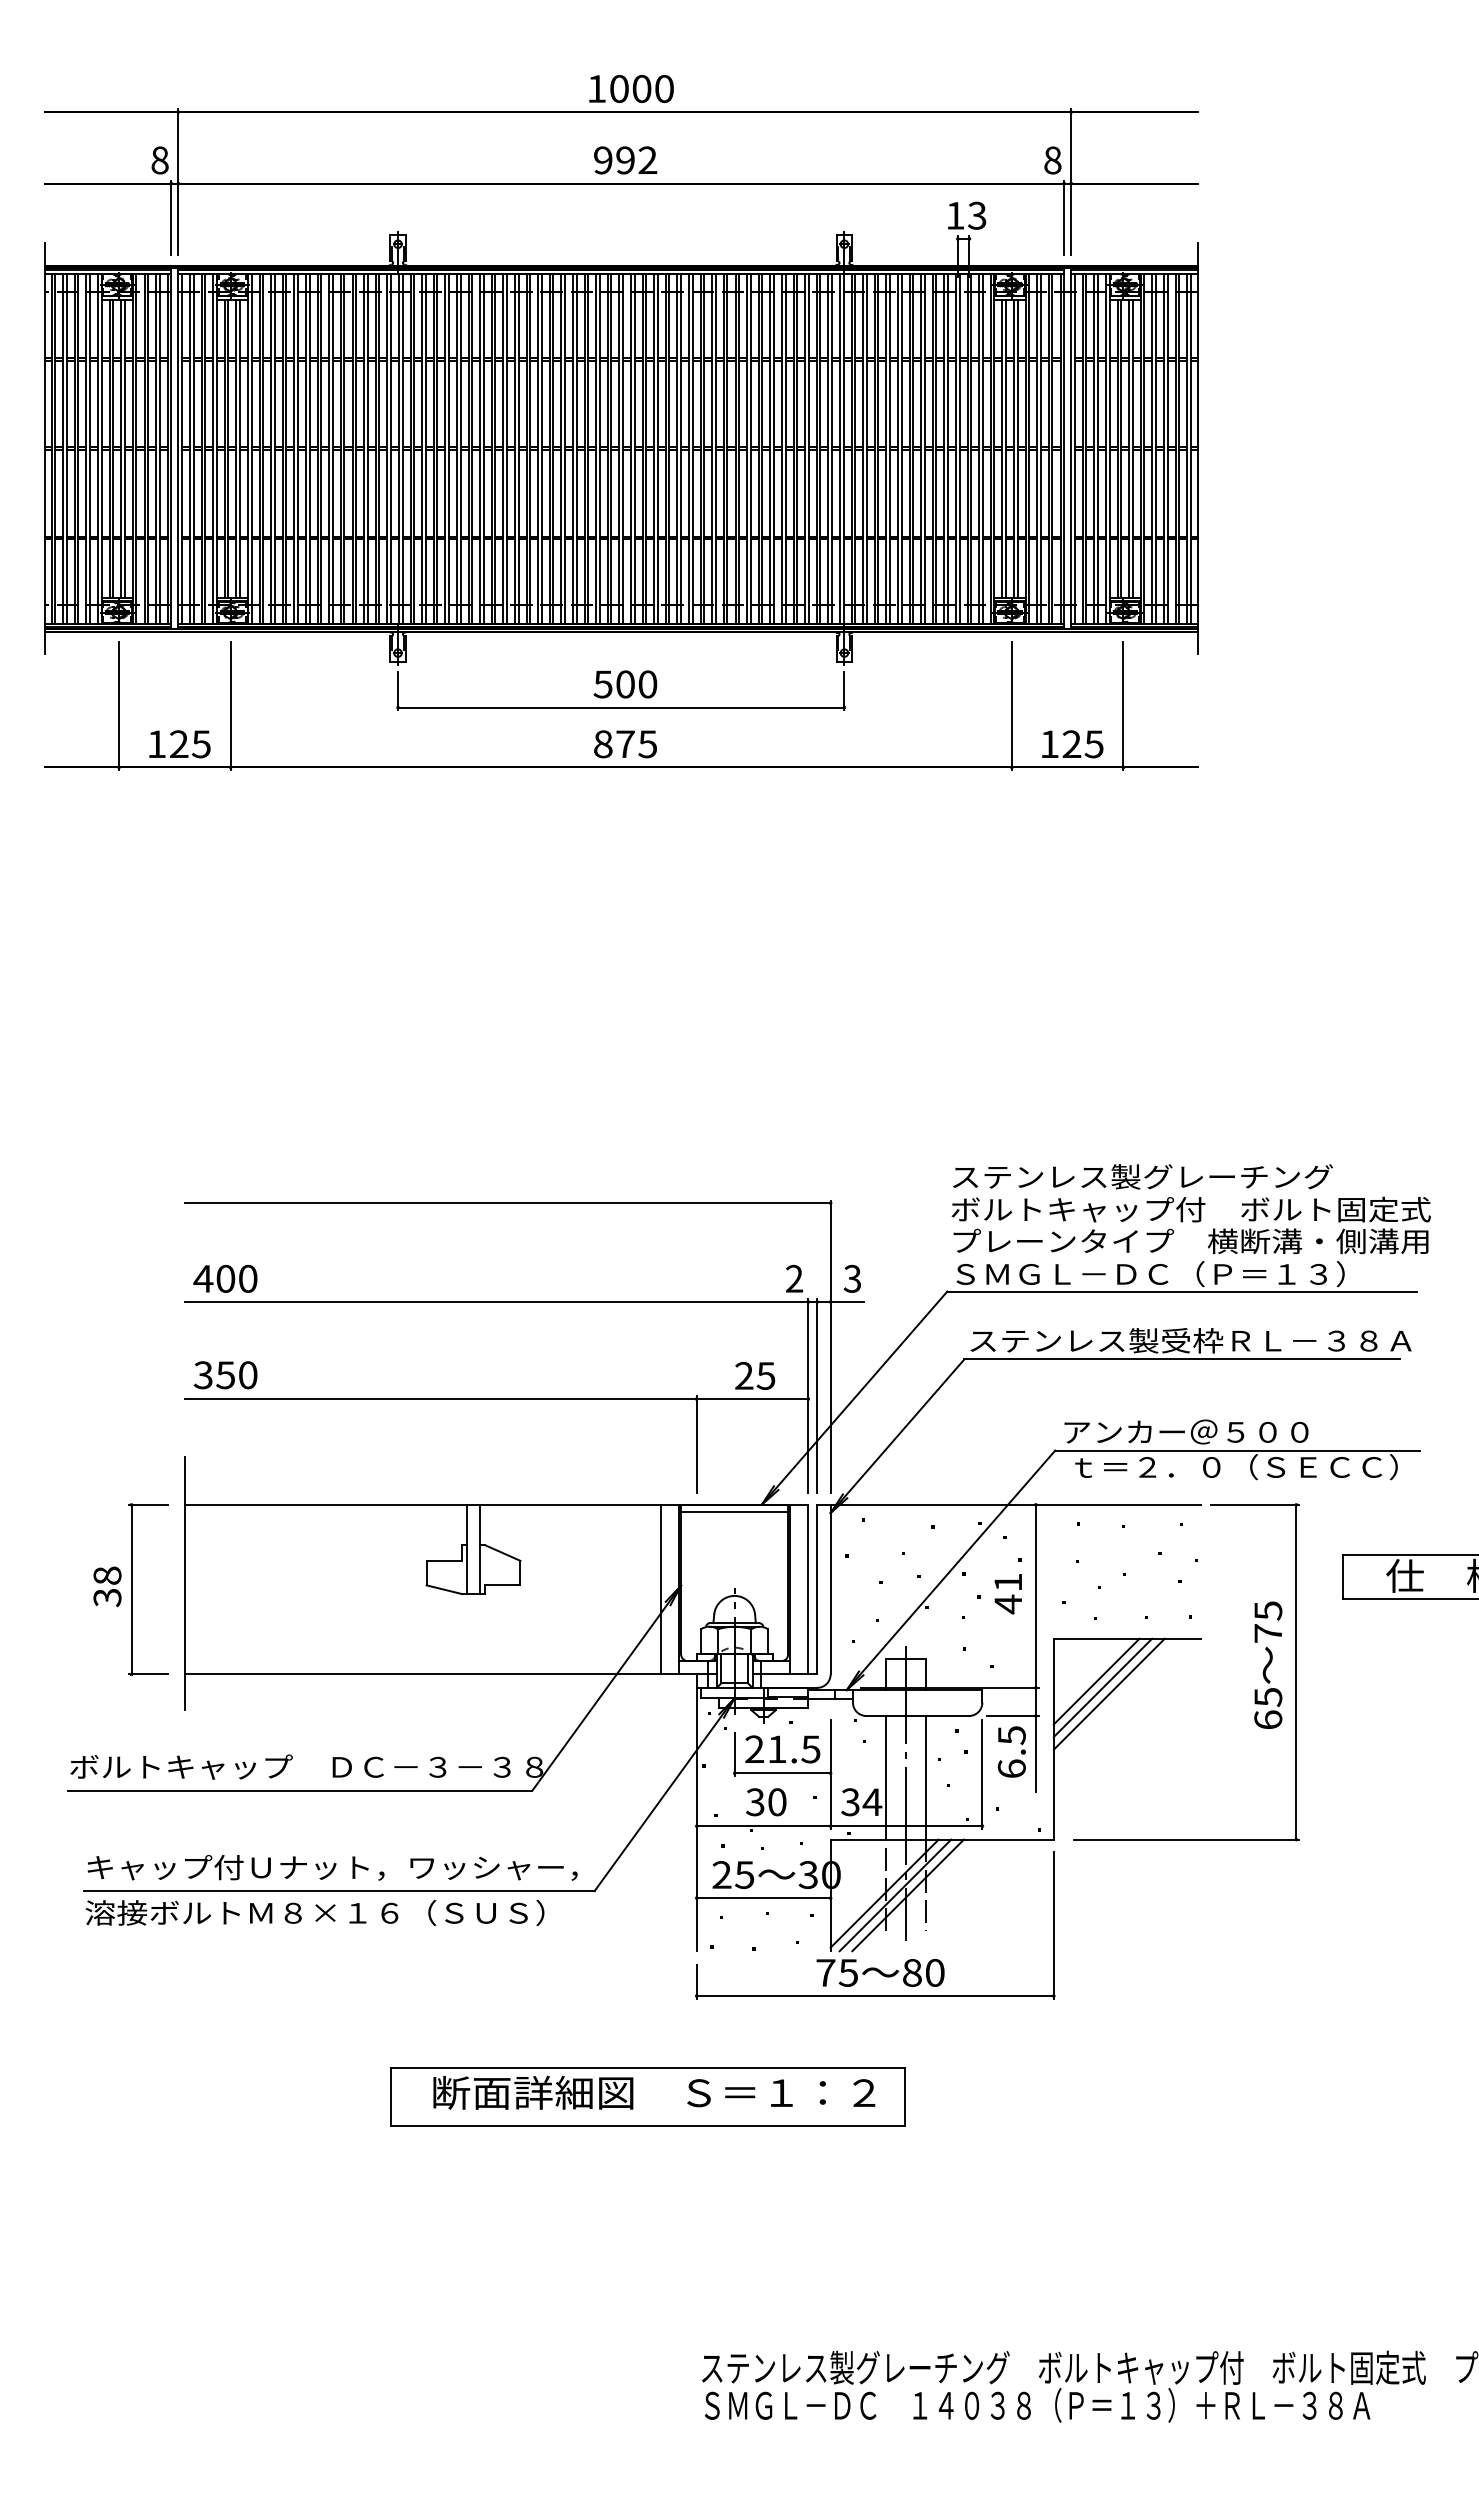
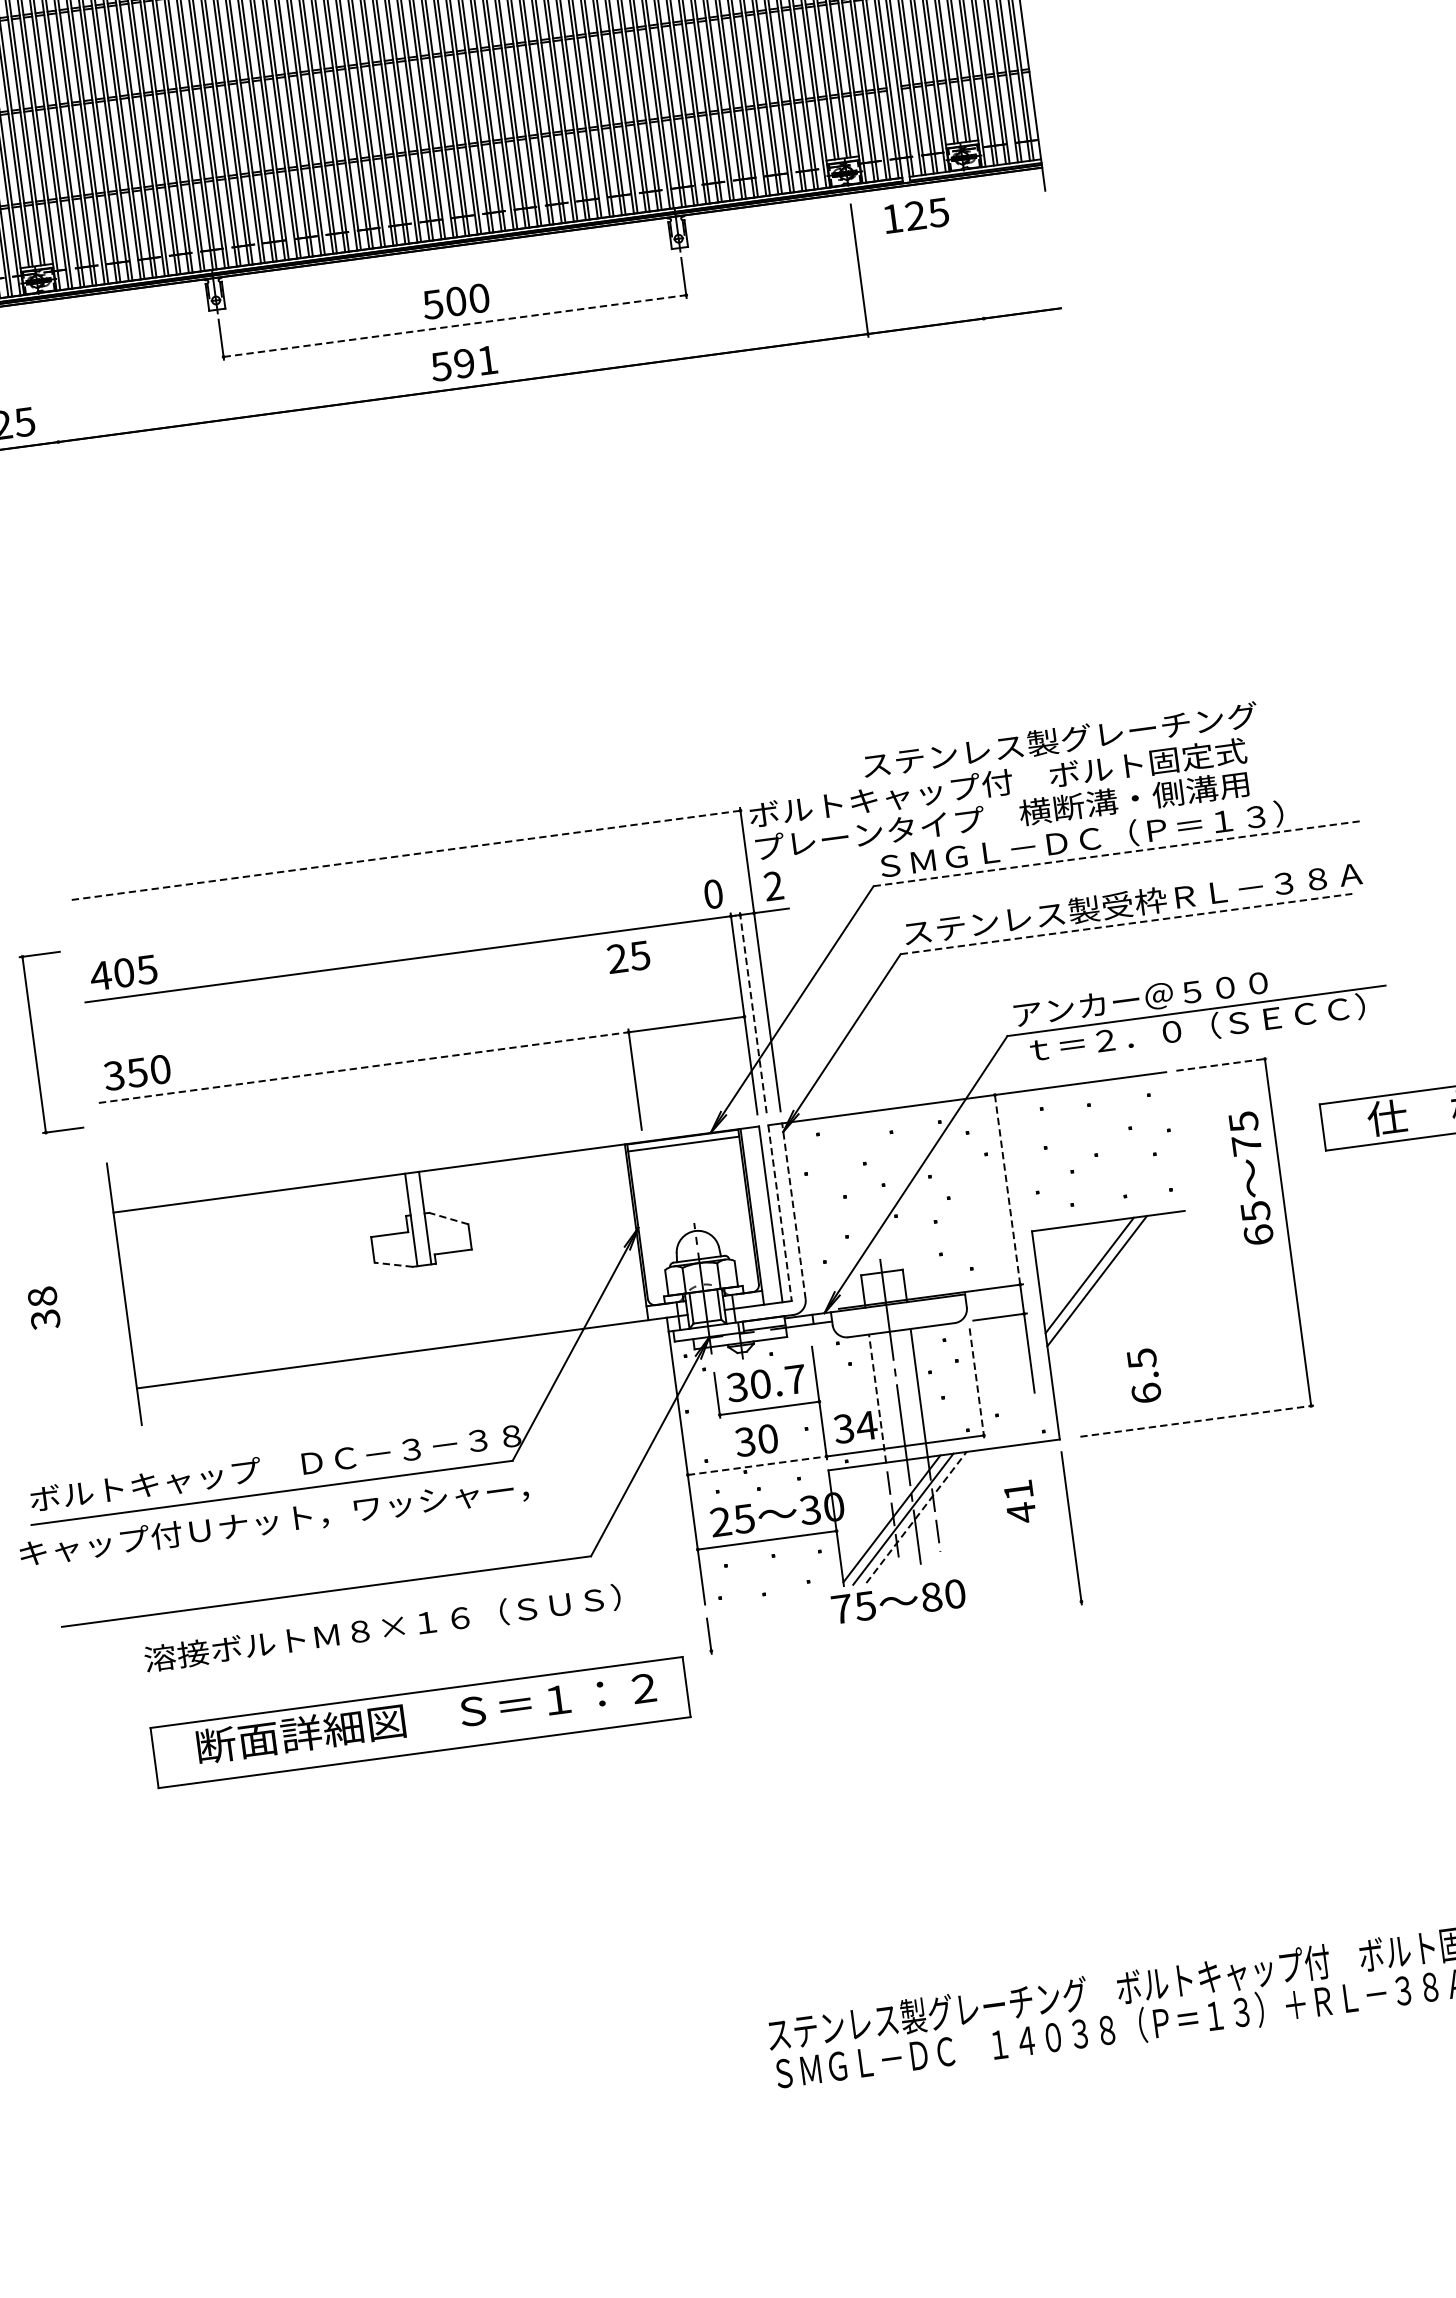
line: (230, 706) -> (49, 378), removed
line: (1123, 706) -> (975, 255), removed
line: (621, 707) -> (455, 325), solid -> dashed
text: (624, 744) -> (463, 363), 875 -> 591
text: (1072, 744) -> (916, 215), moved
line: (508, 1203) -> (406, 855), solid -> dashed
text: (1190, 1225) -> (999, 799), moved
text: (247, 1278) -> (146, 969), 400 -> 405
text: (794, 1278) -> (713, 893), 2 -> 0
text: (852, 1278) -> (773, 885), 3 -> 2
line: (1182, 1291) -> (1117, 853), solid -> dashed
line: (1182, 1359) -> (1126, 924), solid -> dashed
text: (755, 1375) -> (629, 956), moved
line: (817, 1396) -> (753, 1012), solid -> dashed
line: (441, 1399) -> (364, 1068), solid -> dashed
line: (1255, 1504) -> (1222, 1064), solid -> dashed
line: (502, 1552) -> (448, 1218), solid -> dashed
part: (132, 1589) -> (35, 1044), moved
line: (444, 1589) -> (393, 1264), solid -> dashed
line: (661, 1589) -> (618, 1234), removed
line: (817, 1589) -> (780, 1212), solid -> dashed
line: (830, 1589) -> (793, 1211), solid -> dashed
text: (1007, 1594) -> (1019, 1502), moved
line: (1035, 1596) -> (1007, 1190), solid -> dashed
text: (1268, 1664) -> (1251, 1177), moved
line: (1096, 1681) -> (1082, 1269), removed
text: (782, 1749) -> (766, 1383), 21.5 -> 30.7
text: (1011, 1751) -> (1143, 1375), moved
line: (982, 1774) -> (976, 1381), solid -> dashed
line: (886, 1777) -> (877, 1398), solid -> dashed
line: (763, 1826) -> (757, 1466), solid -> dashed
line: (1186, 1839) -> (1197, 1421), solid -> dashed
text: (332, 1867) -> (273, 1521), moved
line: (908, 1895) -> (916, 1517), solid -> dashed
text: (314, 1912) -> (382, 1627), moved
line: (874, 1996) -> (895, 1626), removed
part: (647, 2096) -> (419, 1721), moved

